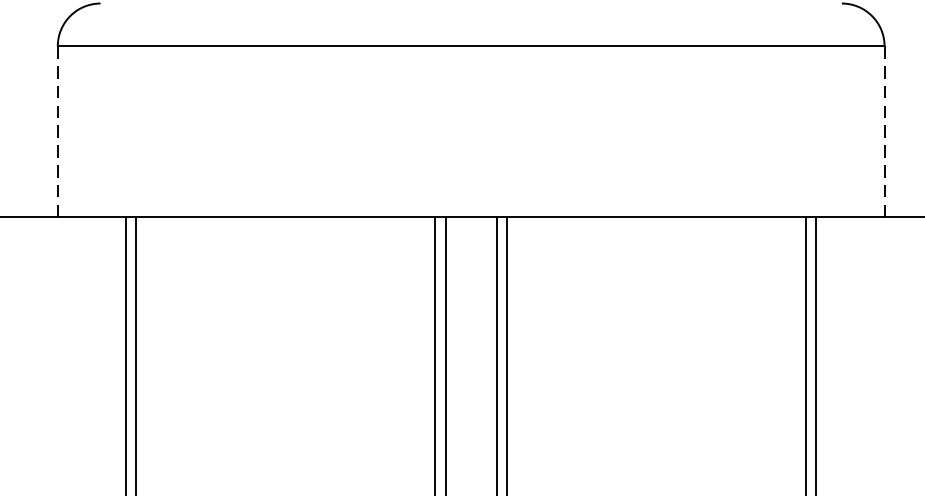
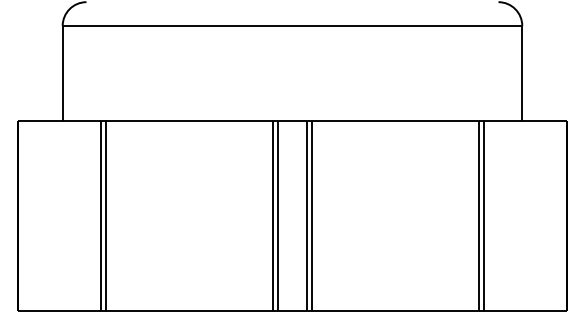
line: (57, 131) -> (62, 73), dashed -> solid
line: (884, 131) -> (522, 73), dashed -> solid

